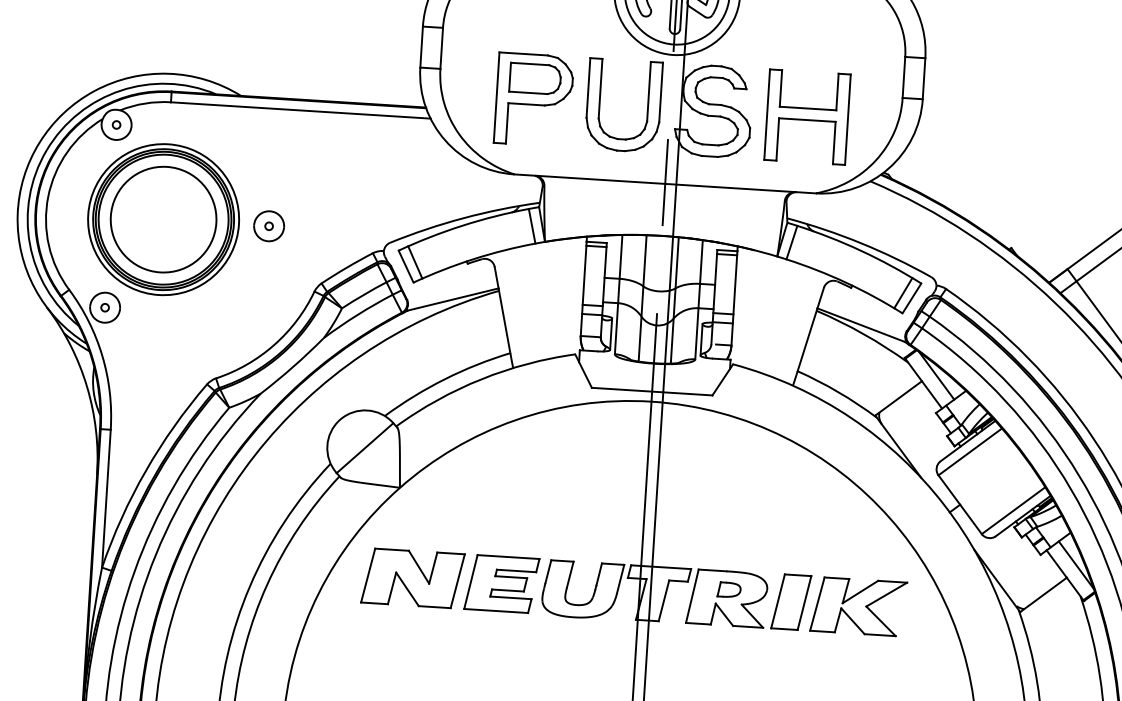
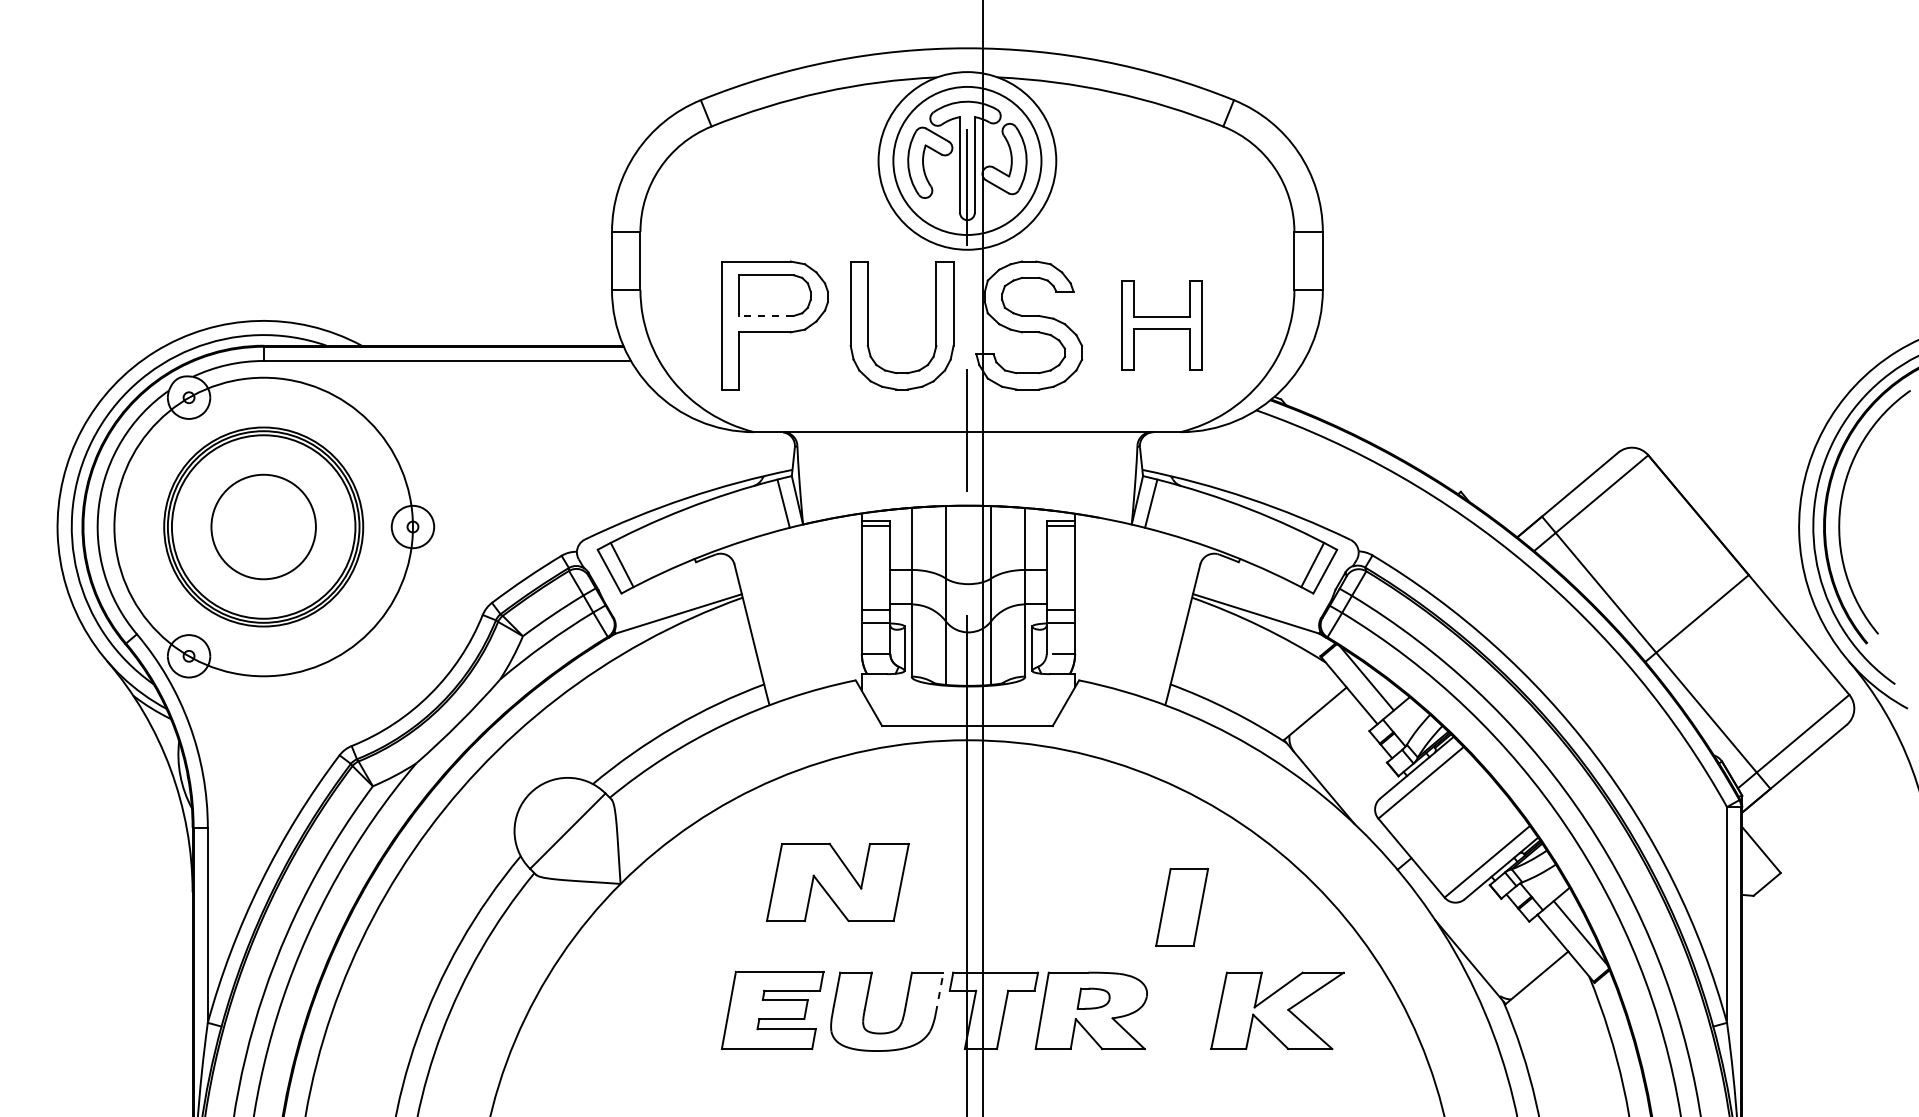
line: (527, 93) -> (765, 316), solid -> dashed
part: (807, 117) -> (1161, 325), size x0.7
circle: (163, 219) -> (263, 526), size x0.7
circle: (163, 219) -> (263, 526), size x1.4
part: (412, 578) -> (837, 882), moved
line: (620, 578) -> (939, 992), solid -> dashed
part: (791, 602) -> (1182, 907), moved

